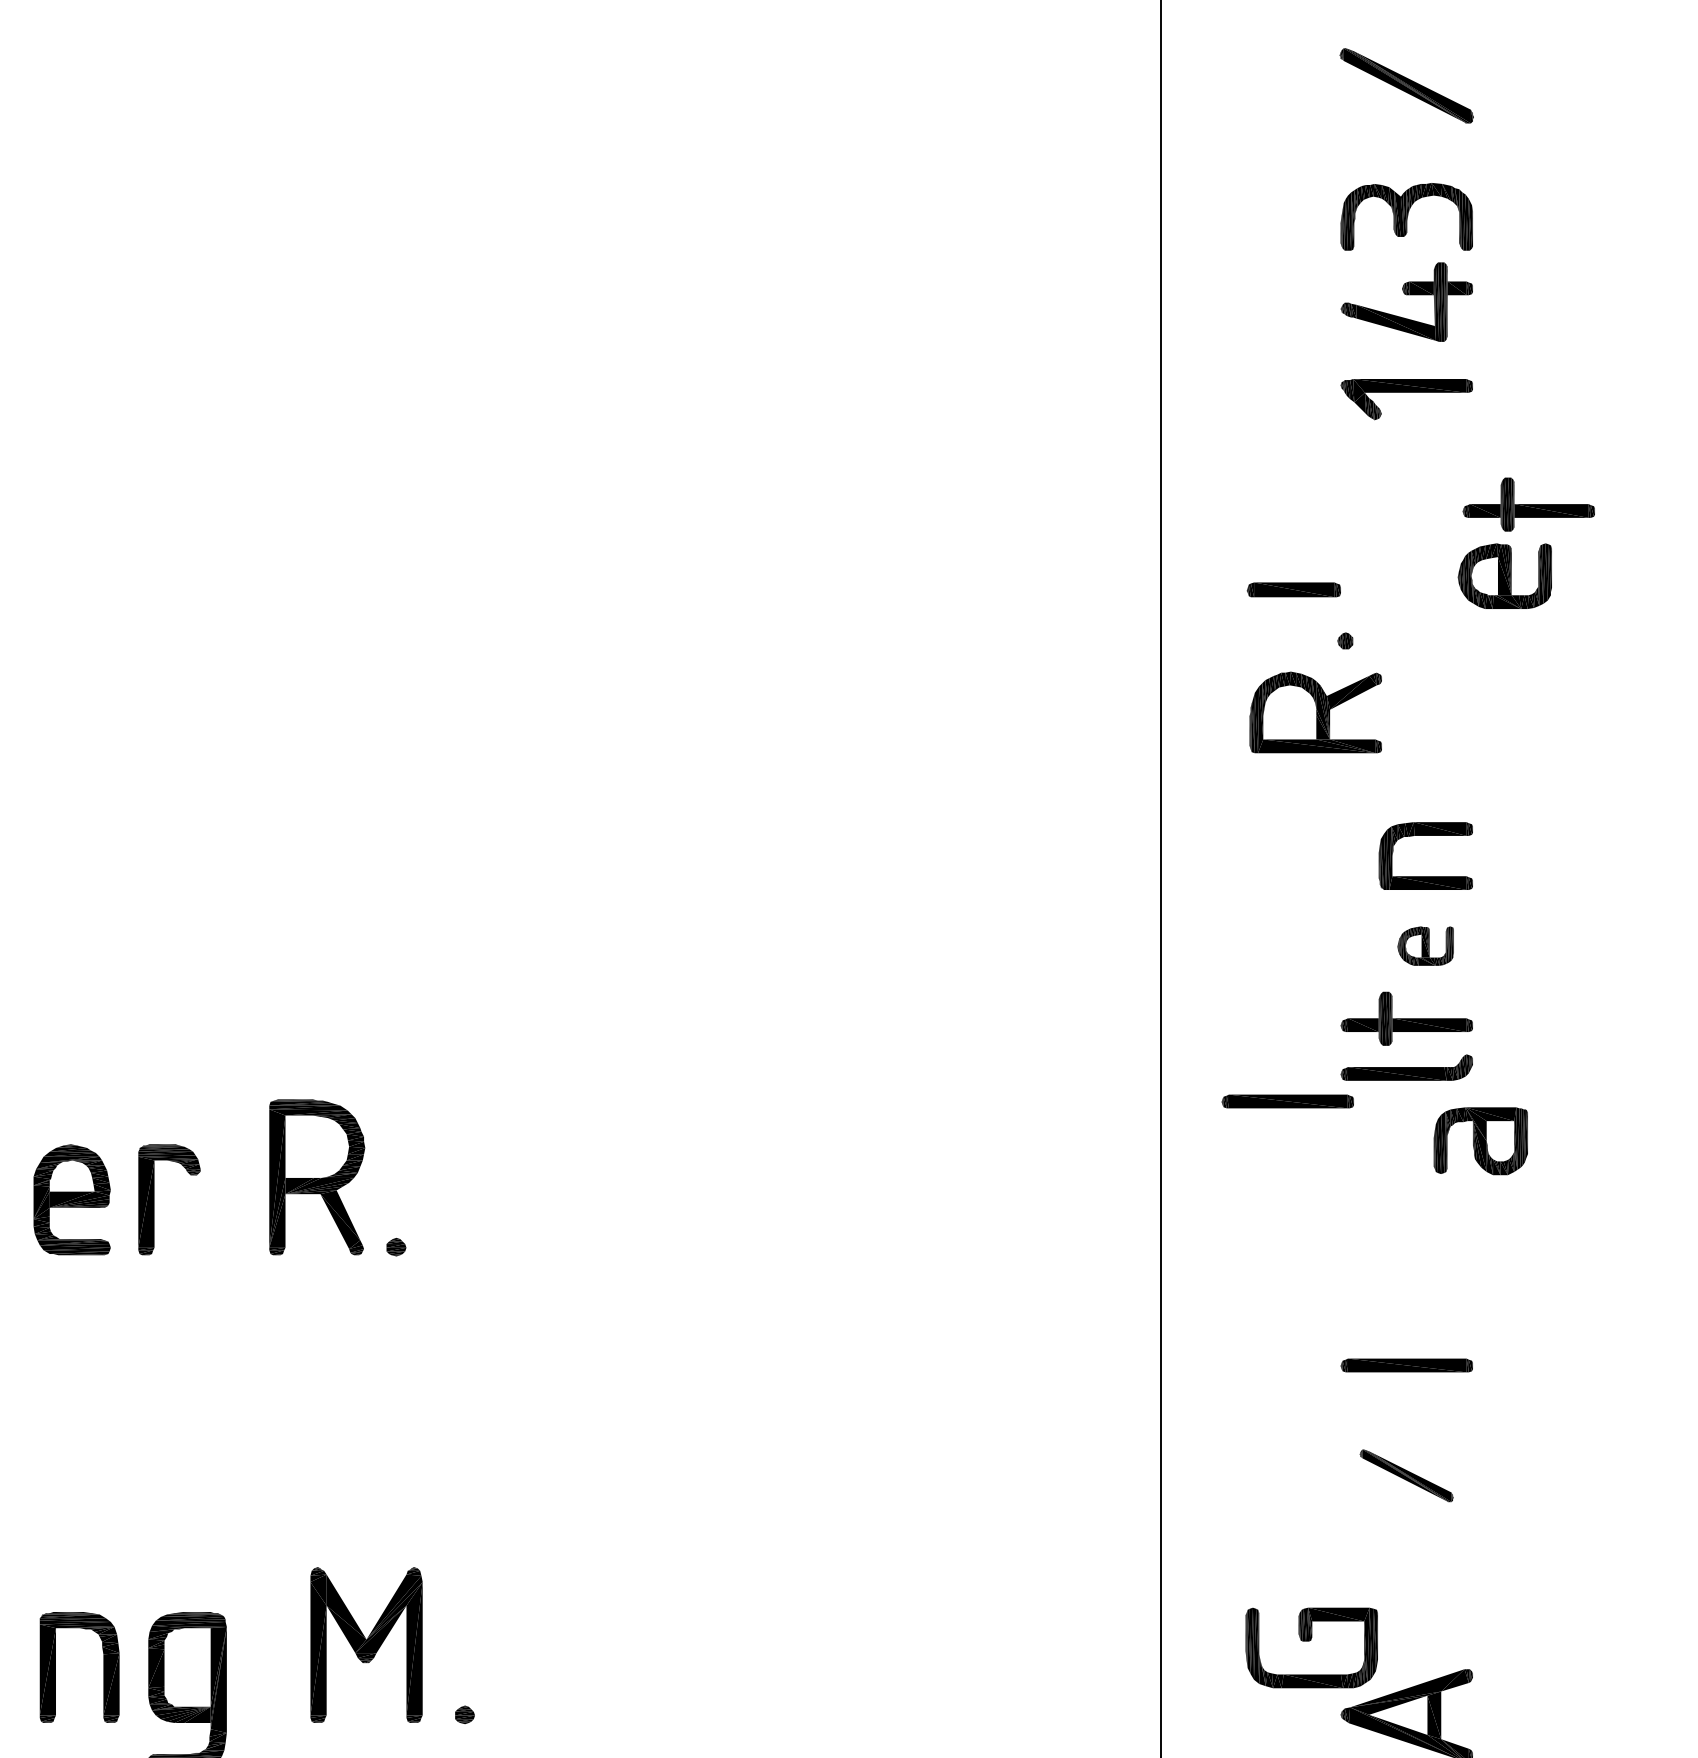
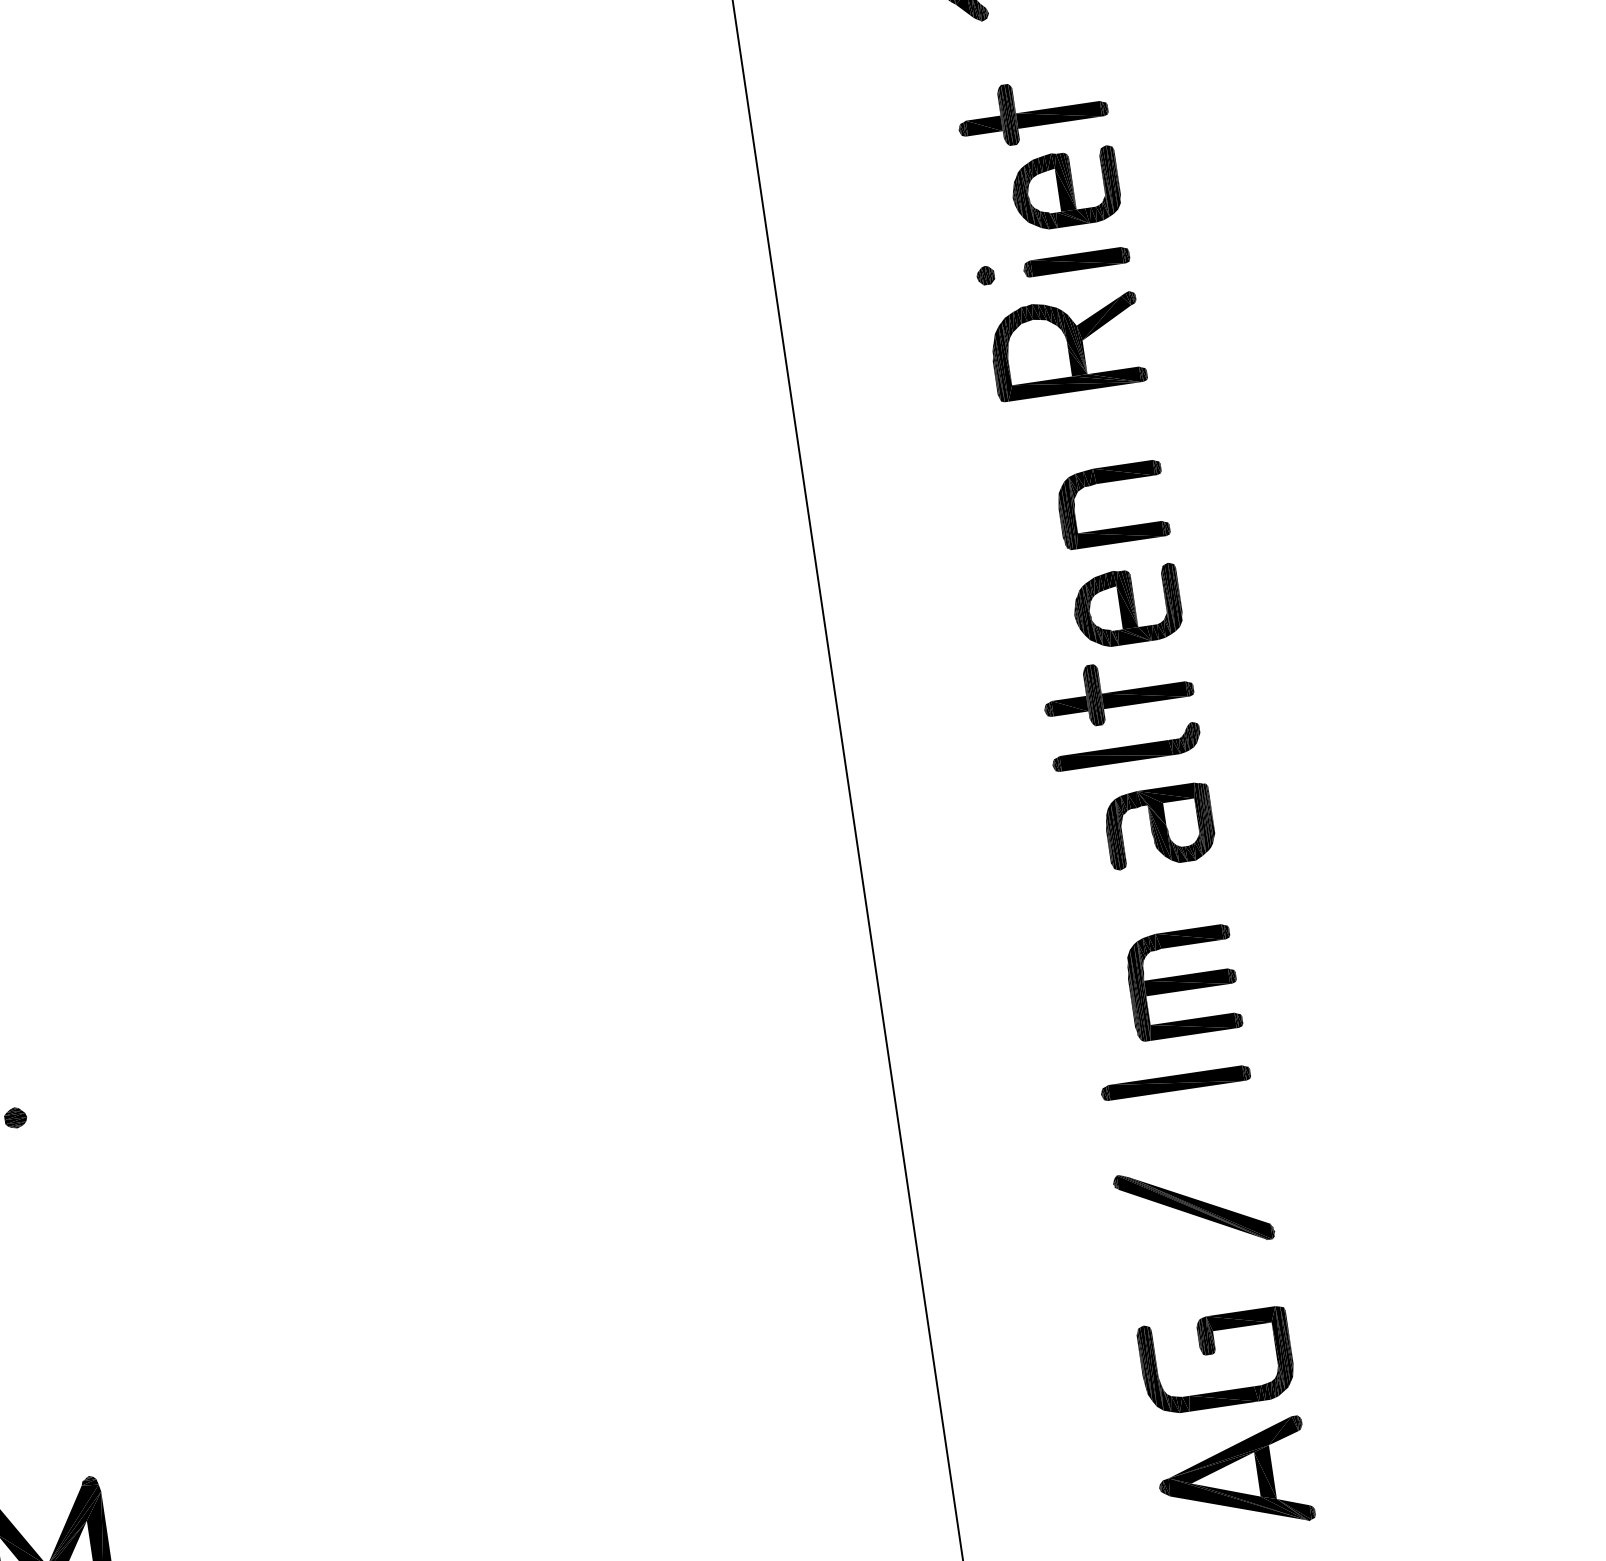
part: (1528, 504) -> (1031, 111), moved
part: (1504, 575) -> (1065, 188), moved
part: (1293, 589) -> (1076, 261), moved
part: (1315, 712) -> (1066, 346), moved
part: (1425, 945) -> (1126, 605), size x1.67
part: (1287, 1101) -> (997, 805), removed
part: (1480, 1141) -> (1159, 827), moved
part: (1425, 1279) -> (1182, 982), added
part: (1406, 1475) -> (1193, 1207), size x1.43
part: (1309, 1641) -> (1213, 1354), moved

